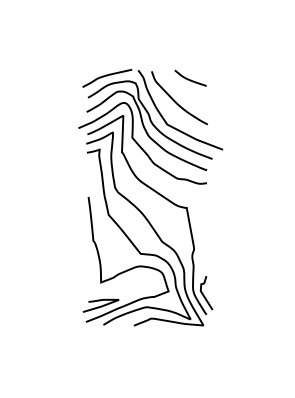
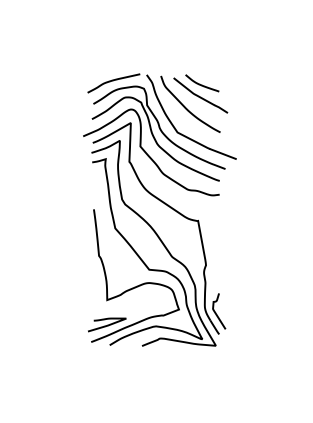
curve: (188, 89) -> (199, 95), added

